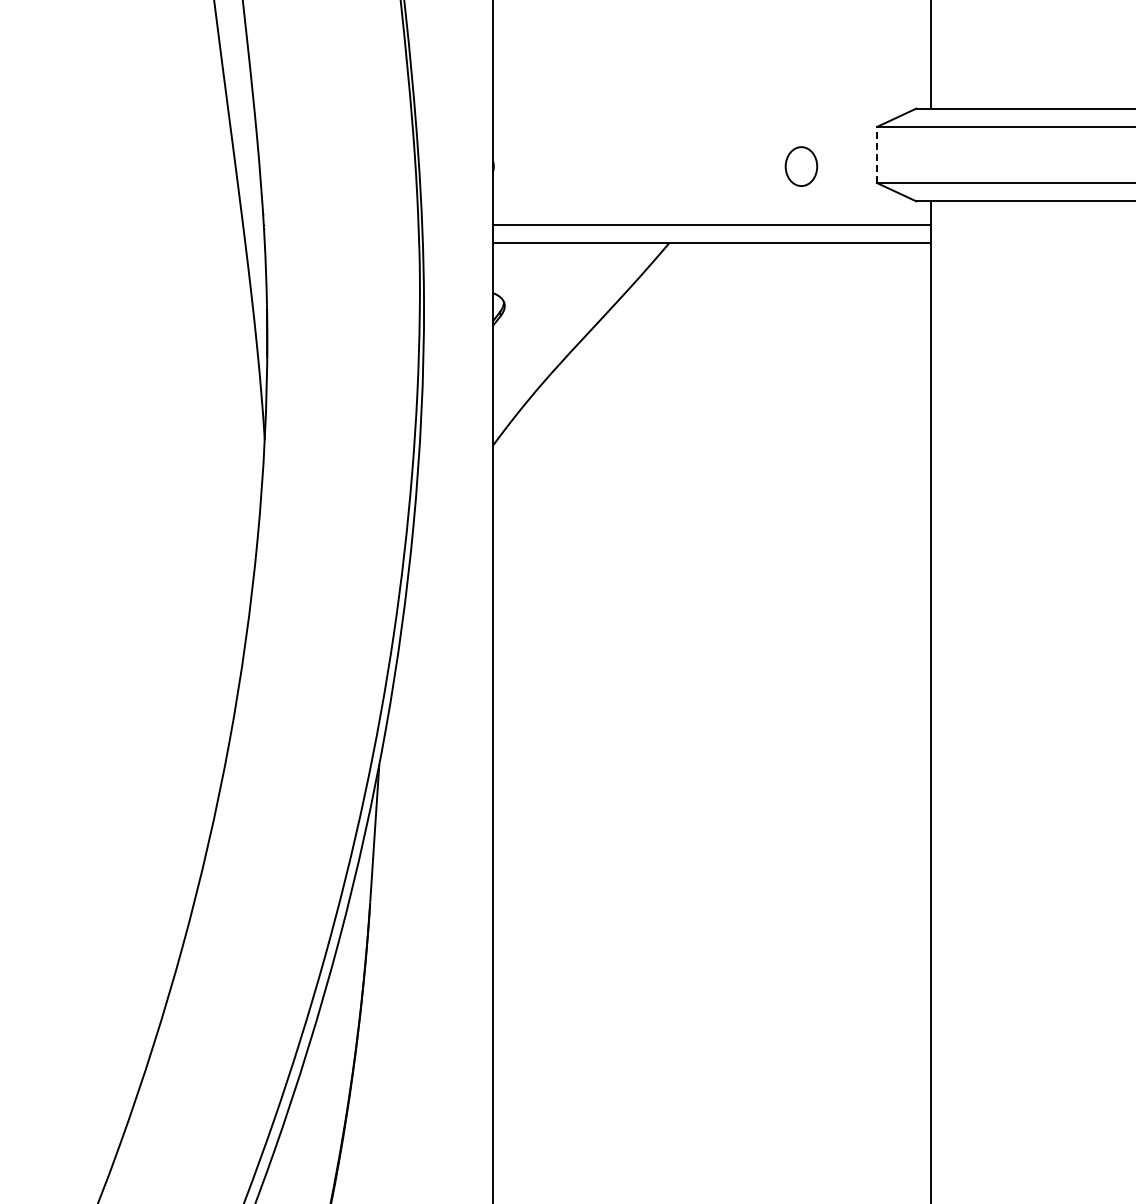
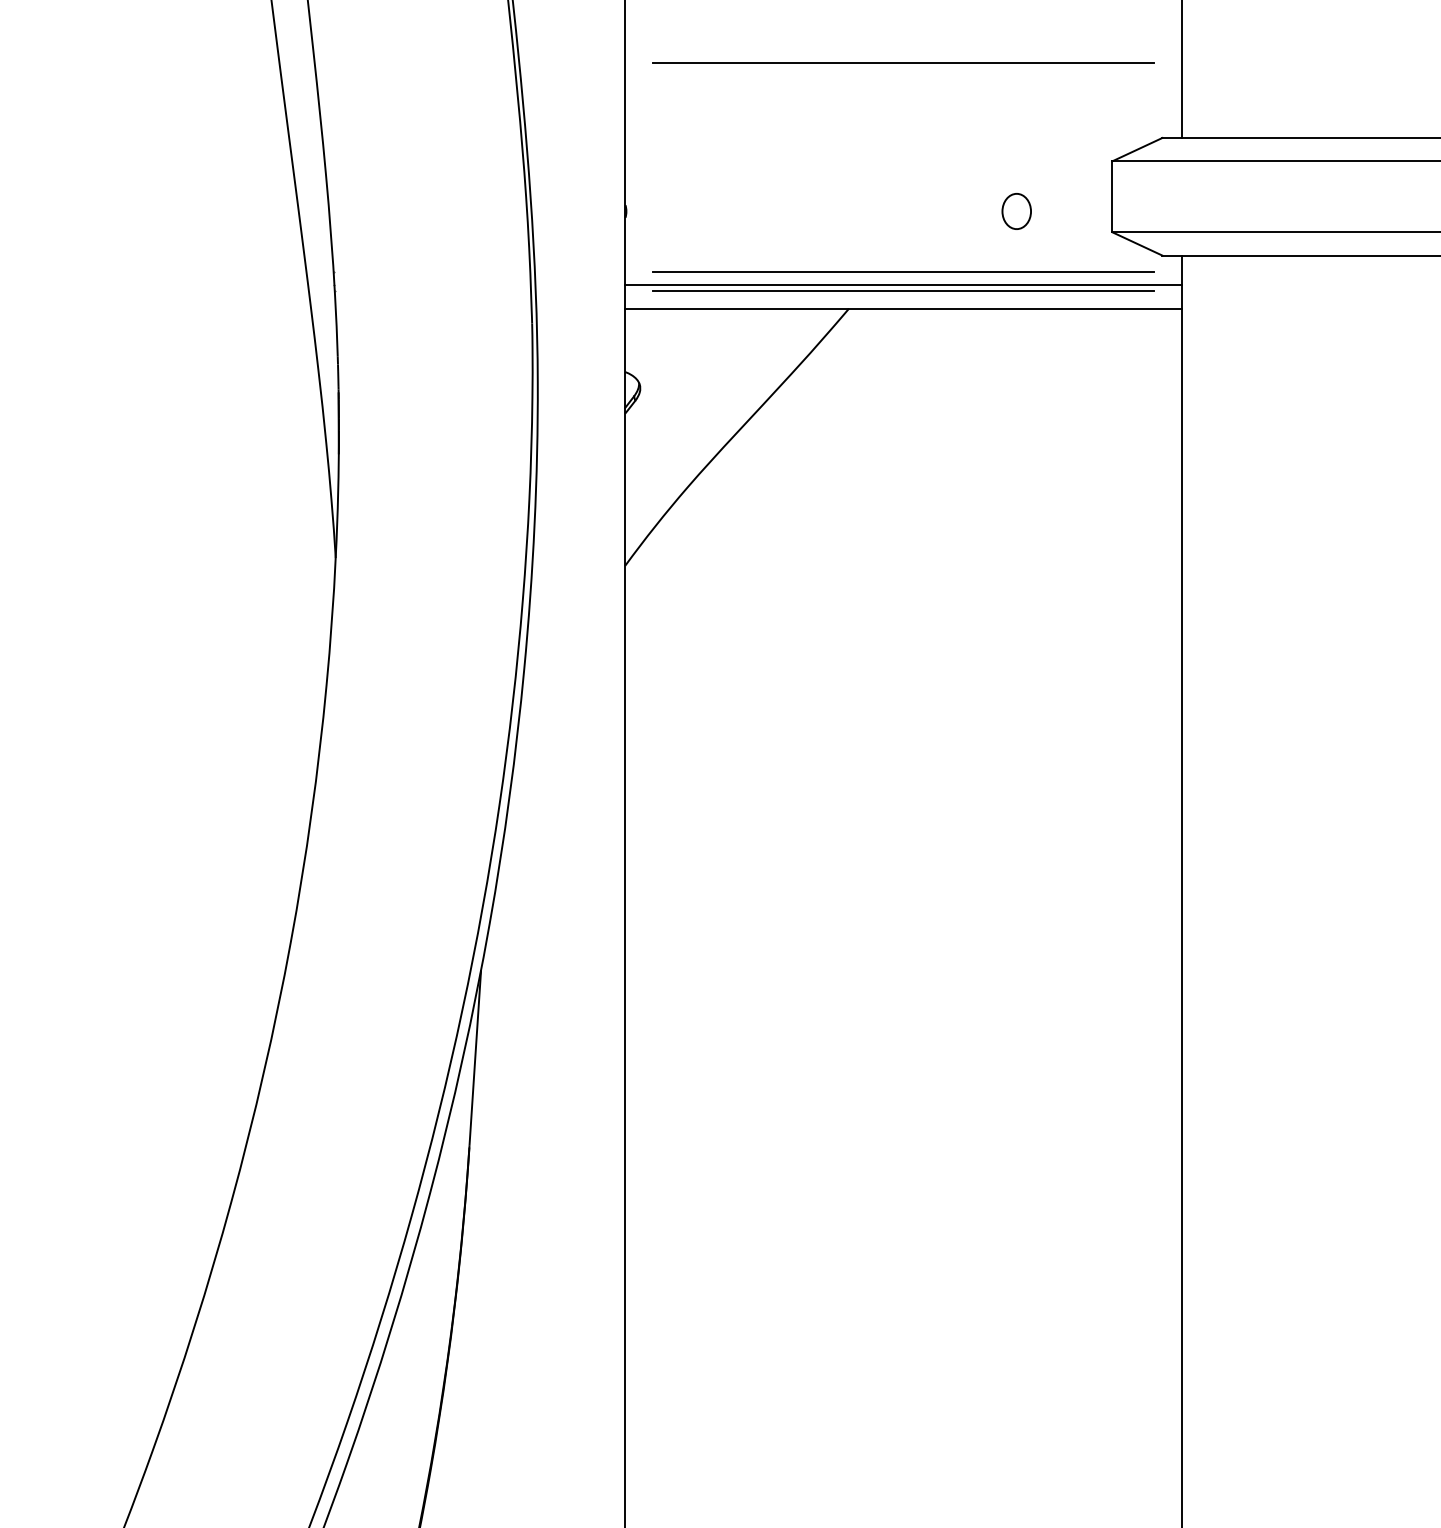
line: (711, 49) -> (902, 62), added
line: (876, 155) -> (1111, 197), dashed -> solid
part: (801, 166) -> (1016, 211), size x0.71
line: (711, 213) -> (902, 271), added
line: (711, 229) -> (902, 291), added

